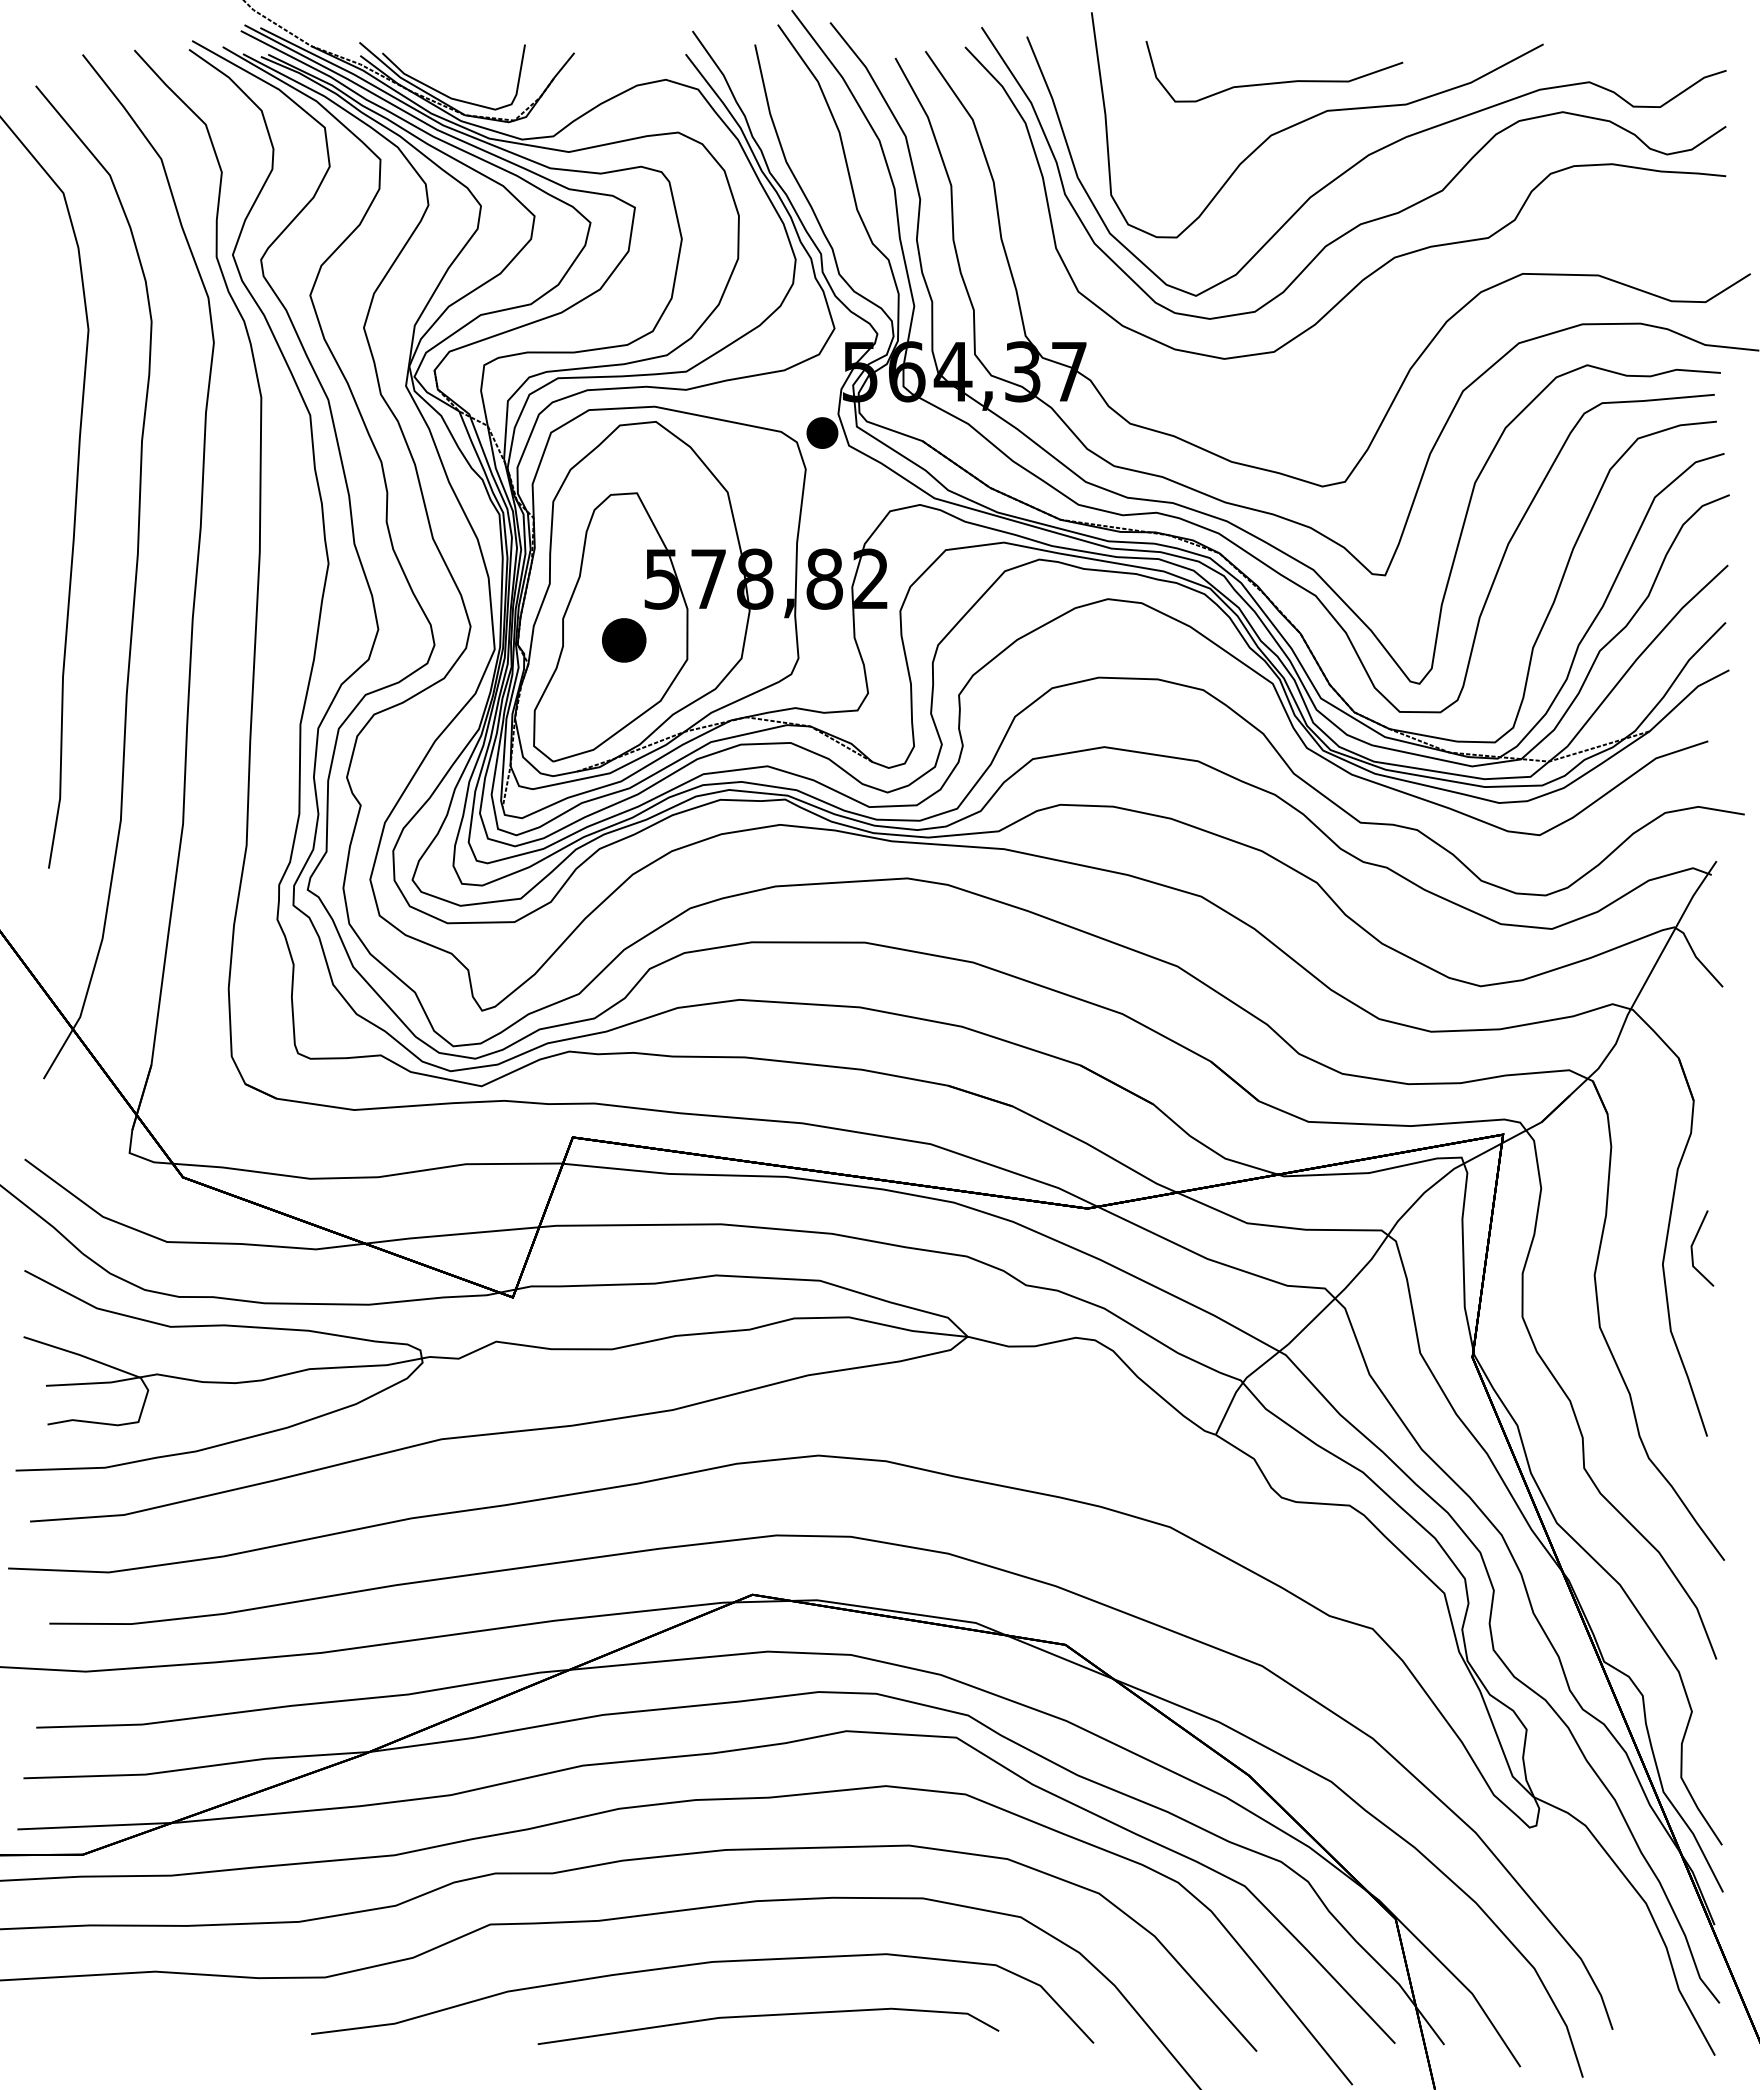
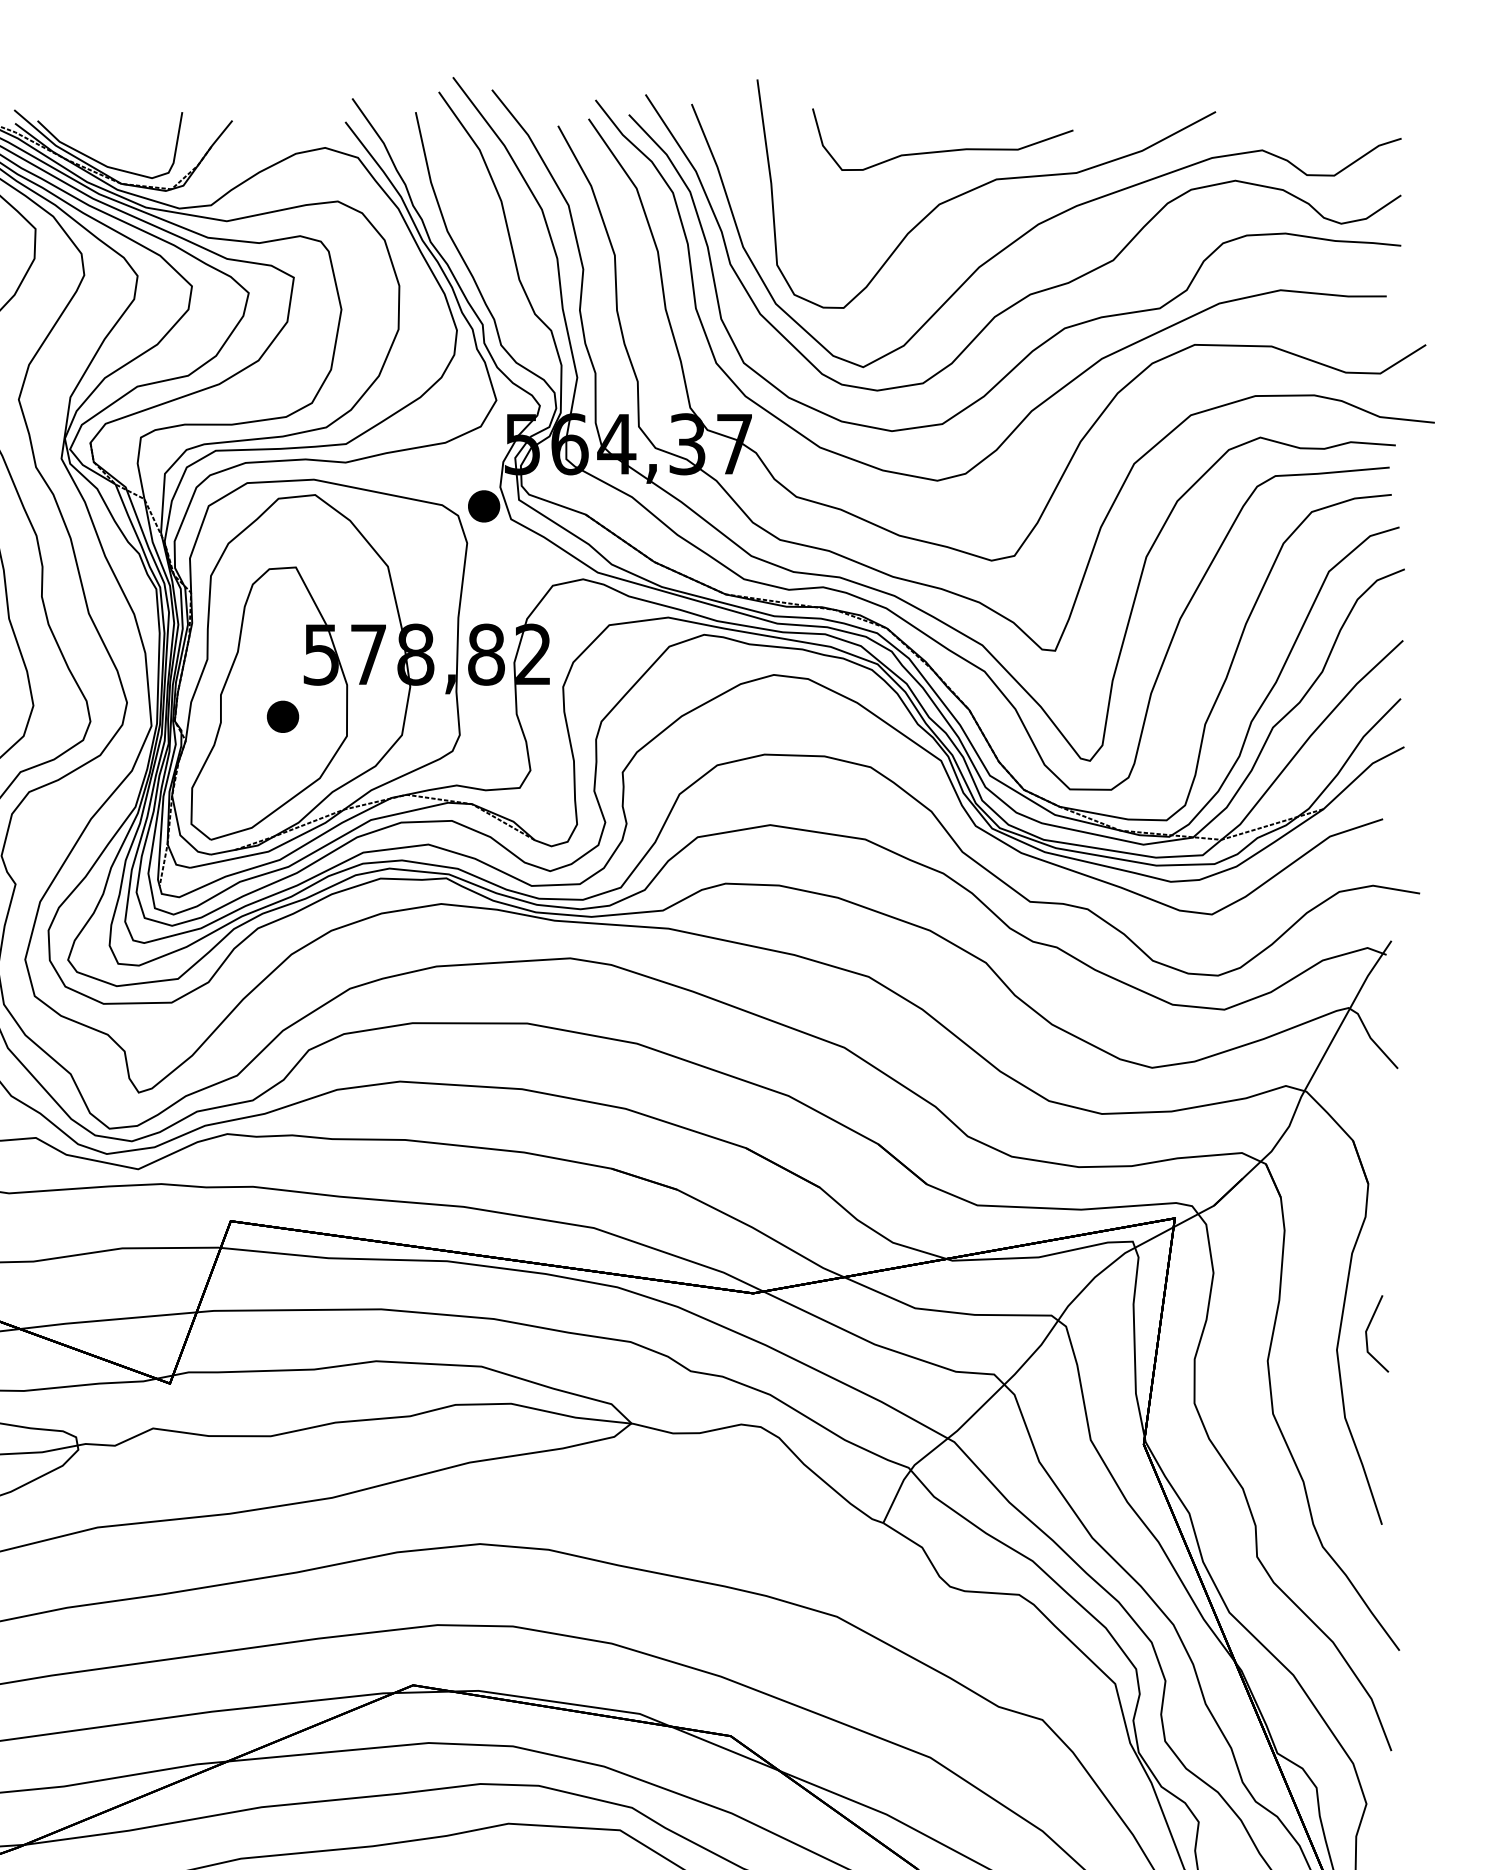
part: (1390, 316) -> (1060, 388), added
part: (624, 640) -> (283, 716), size x0.71

